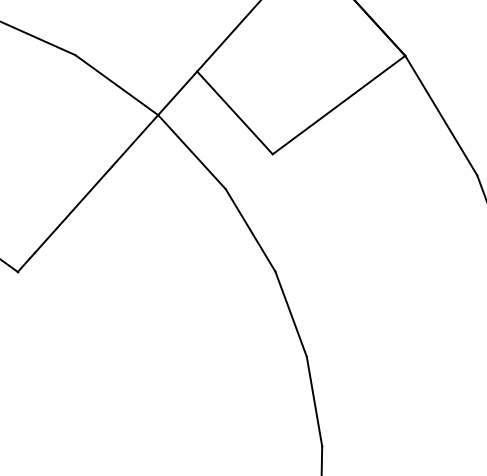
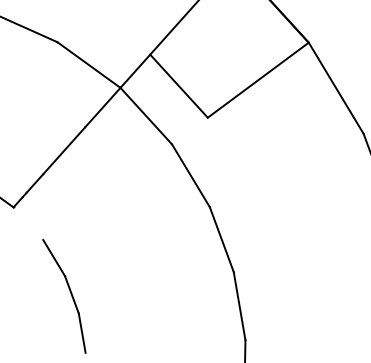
part: (92, 386) -> (70, 294), added

